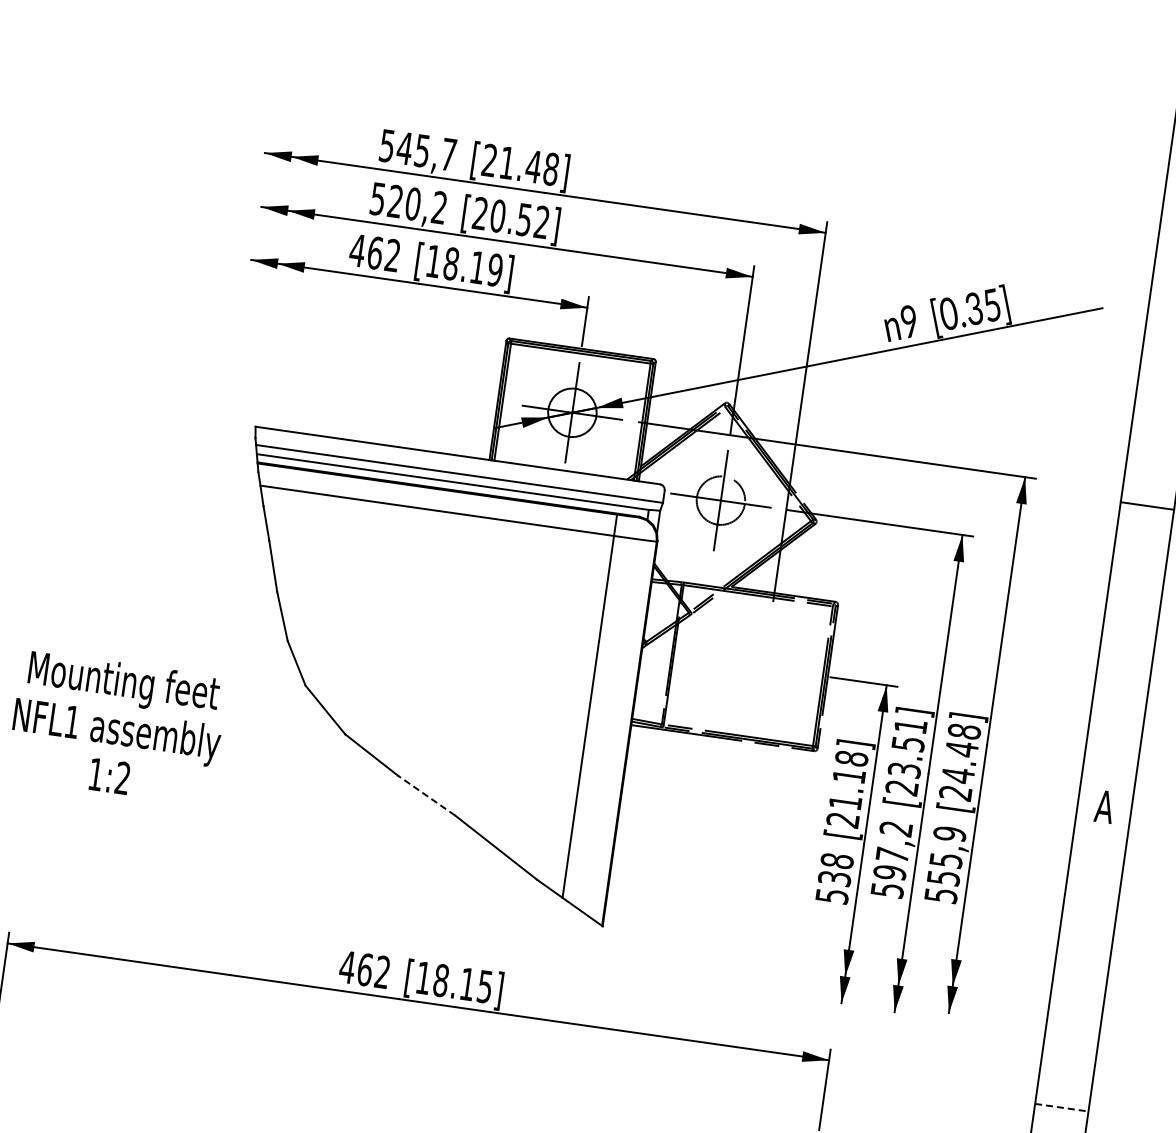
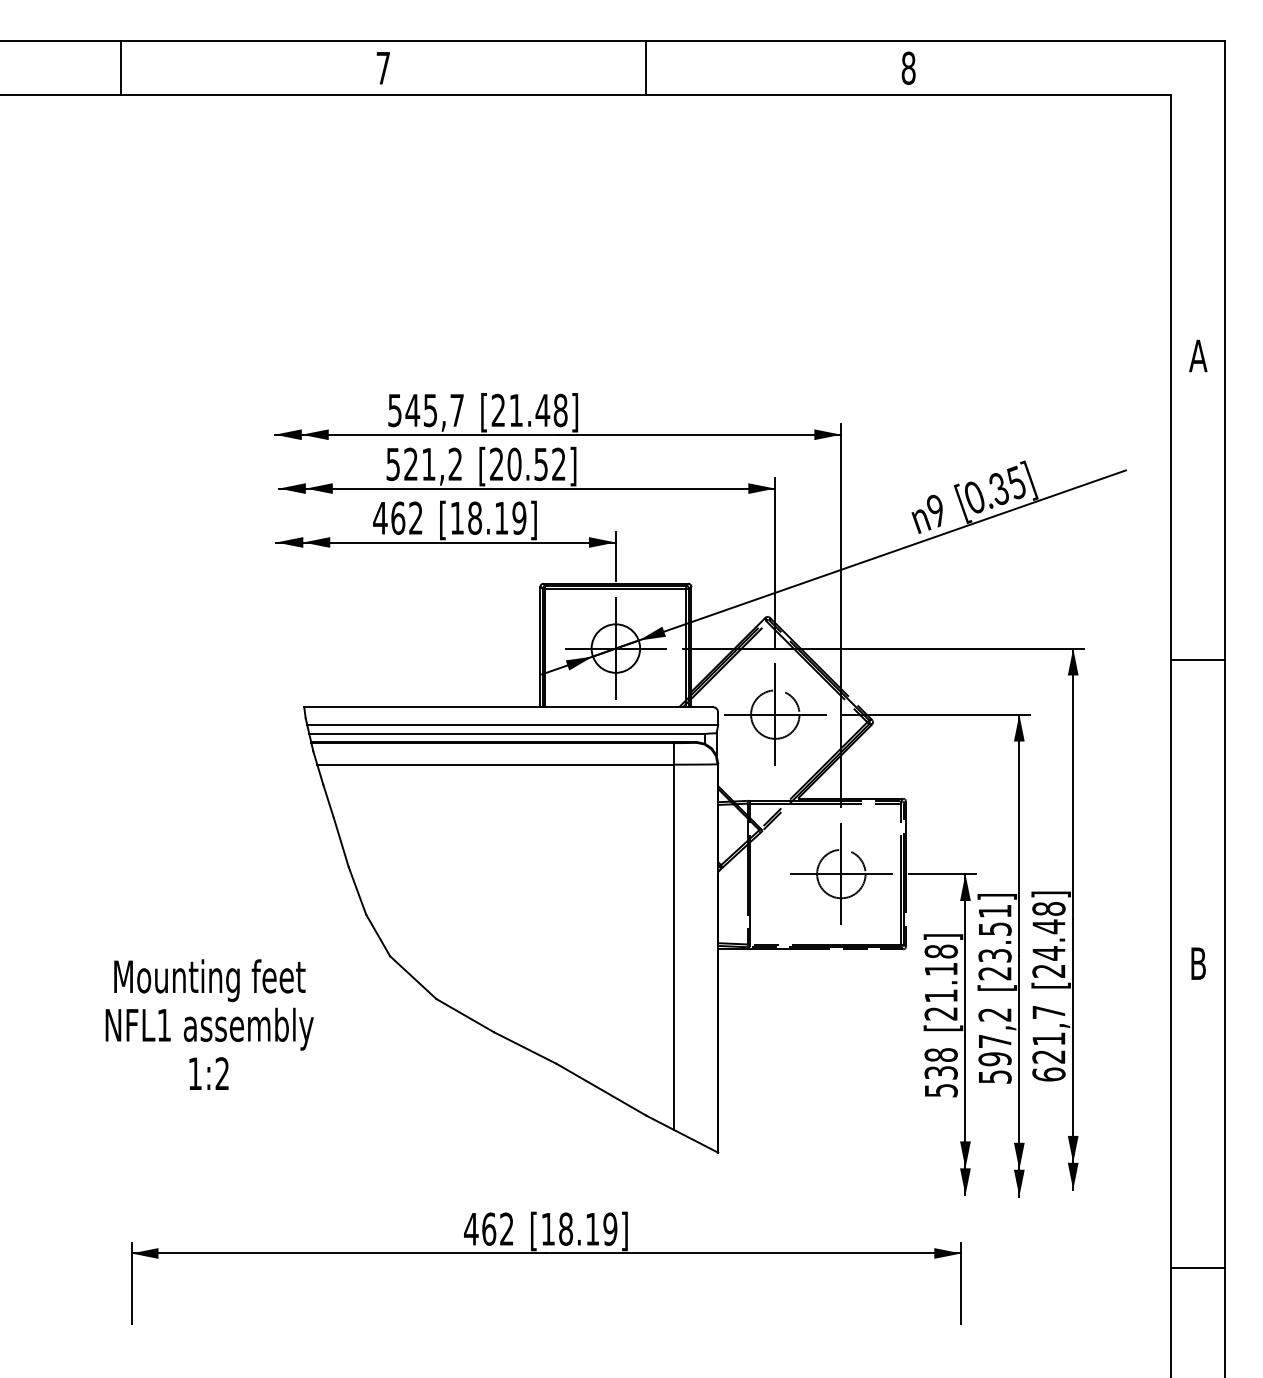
text: (412, 204) -> (428, 464), 520,2 -> 521,2
part: (764, 667) -> (841, 873), added
line: (426, 795) -> (525, 1048), dashed -> solid
text: (1104, 806) -> (1198, 963), A -> B
text: (945, 864) -> (1048, 1043), 555,9 -> 621,7
text: (485, 986) -> (610, 1228), [18.15] -> [18.19]
line: (1062, 1107) -> (1198, 1267), dashed -> solid

